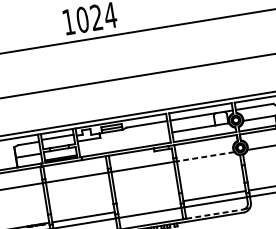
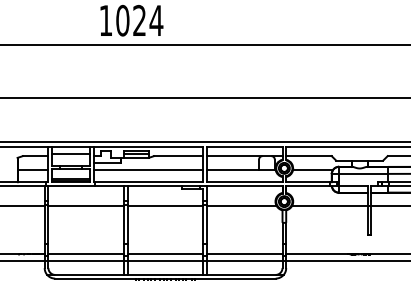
line: (123, 140) -> (148, 170), added
line: (205, 156) -> (241, 205), dashed -> solid
line: (149, 206) -> (165, 253), added
line: (214, 213) -> (241, 274), dashed -> solid

